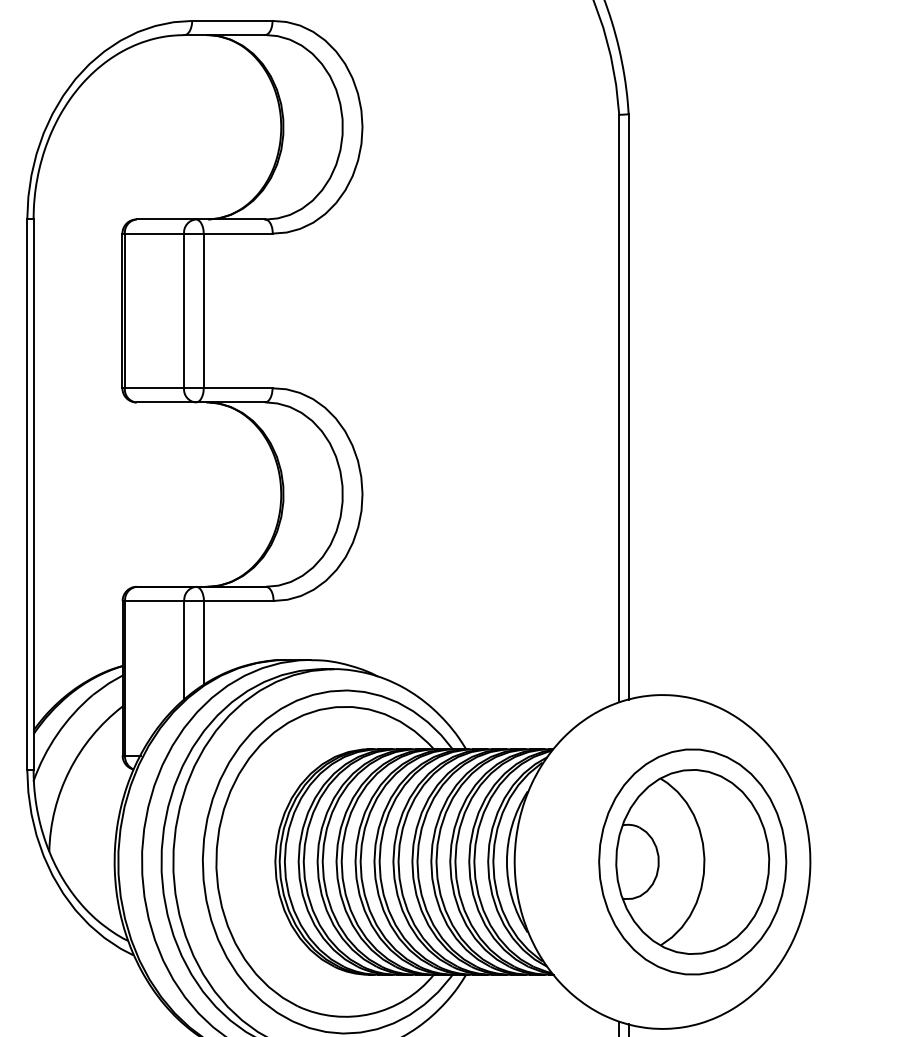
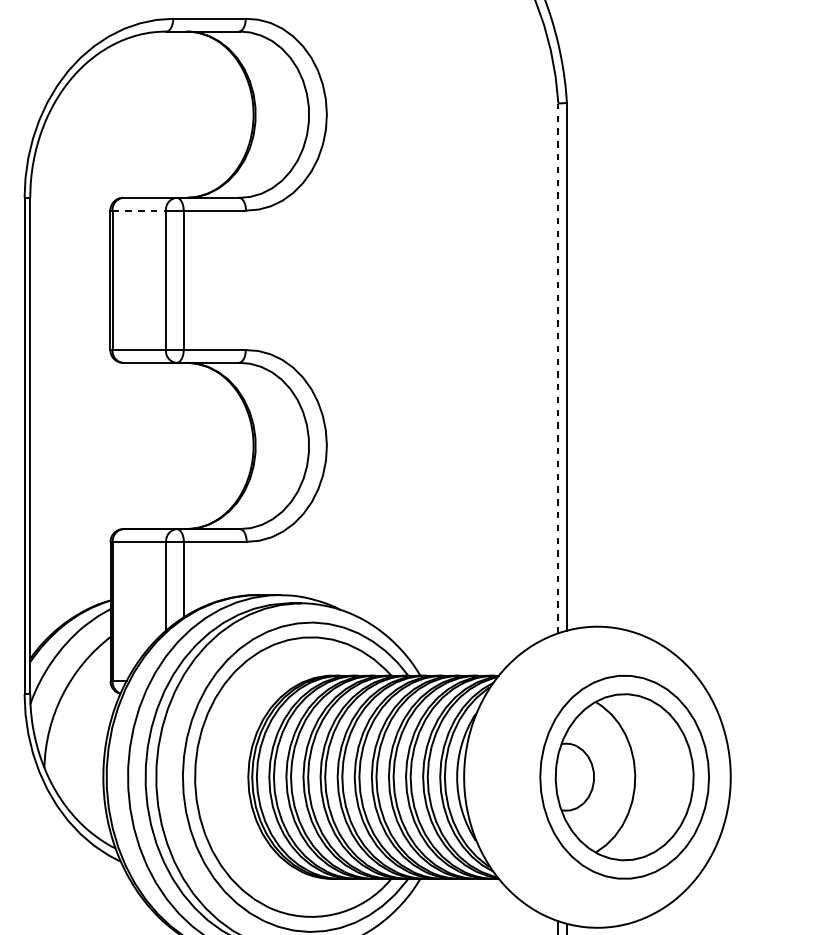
line: (154, 233) -> (139, 210), solid -> dashed
line: (619, 408) -> (558, 368), solid -> dashed

